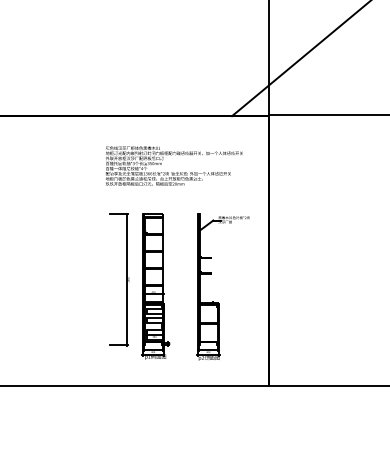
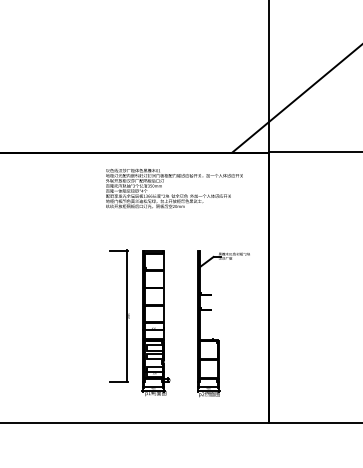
text: (174, 165) -> (174, 187), moved

